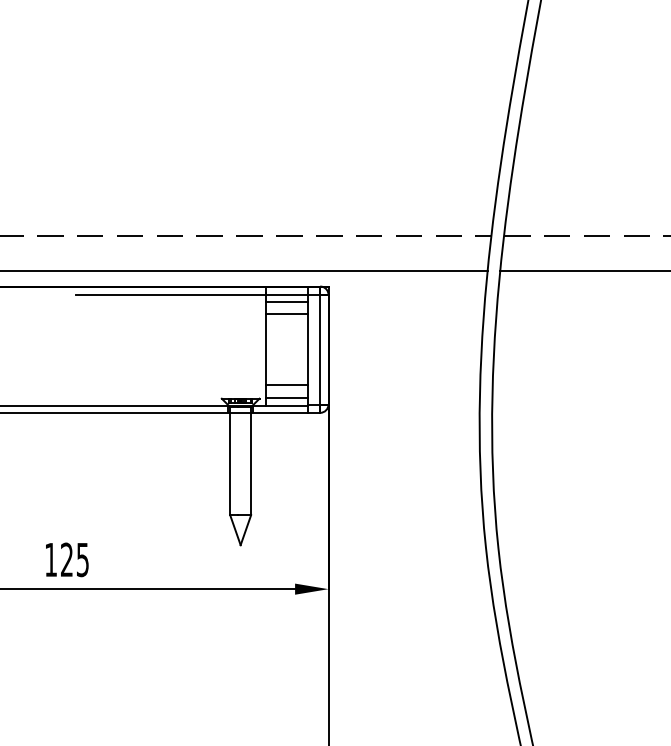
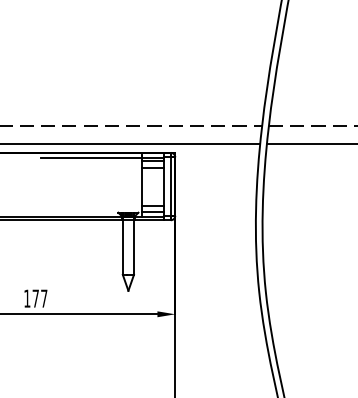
text: (73, 559) -> (39, 298), 125 -> 177

